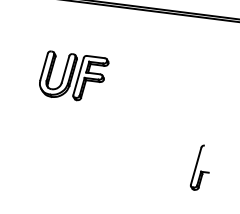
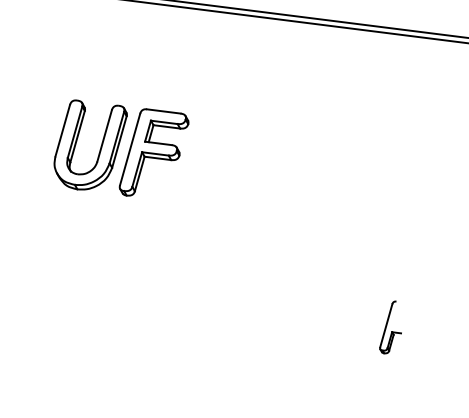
part: (74, 75) -> (122, 147), moved
part: (199, 167) -> (389, 327), size x0.6

